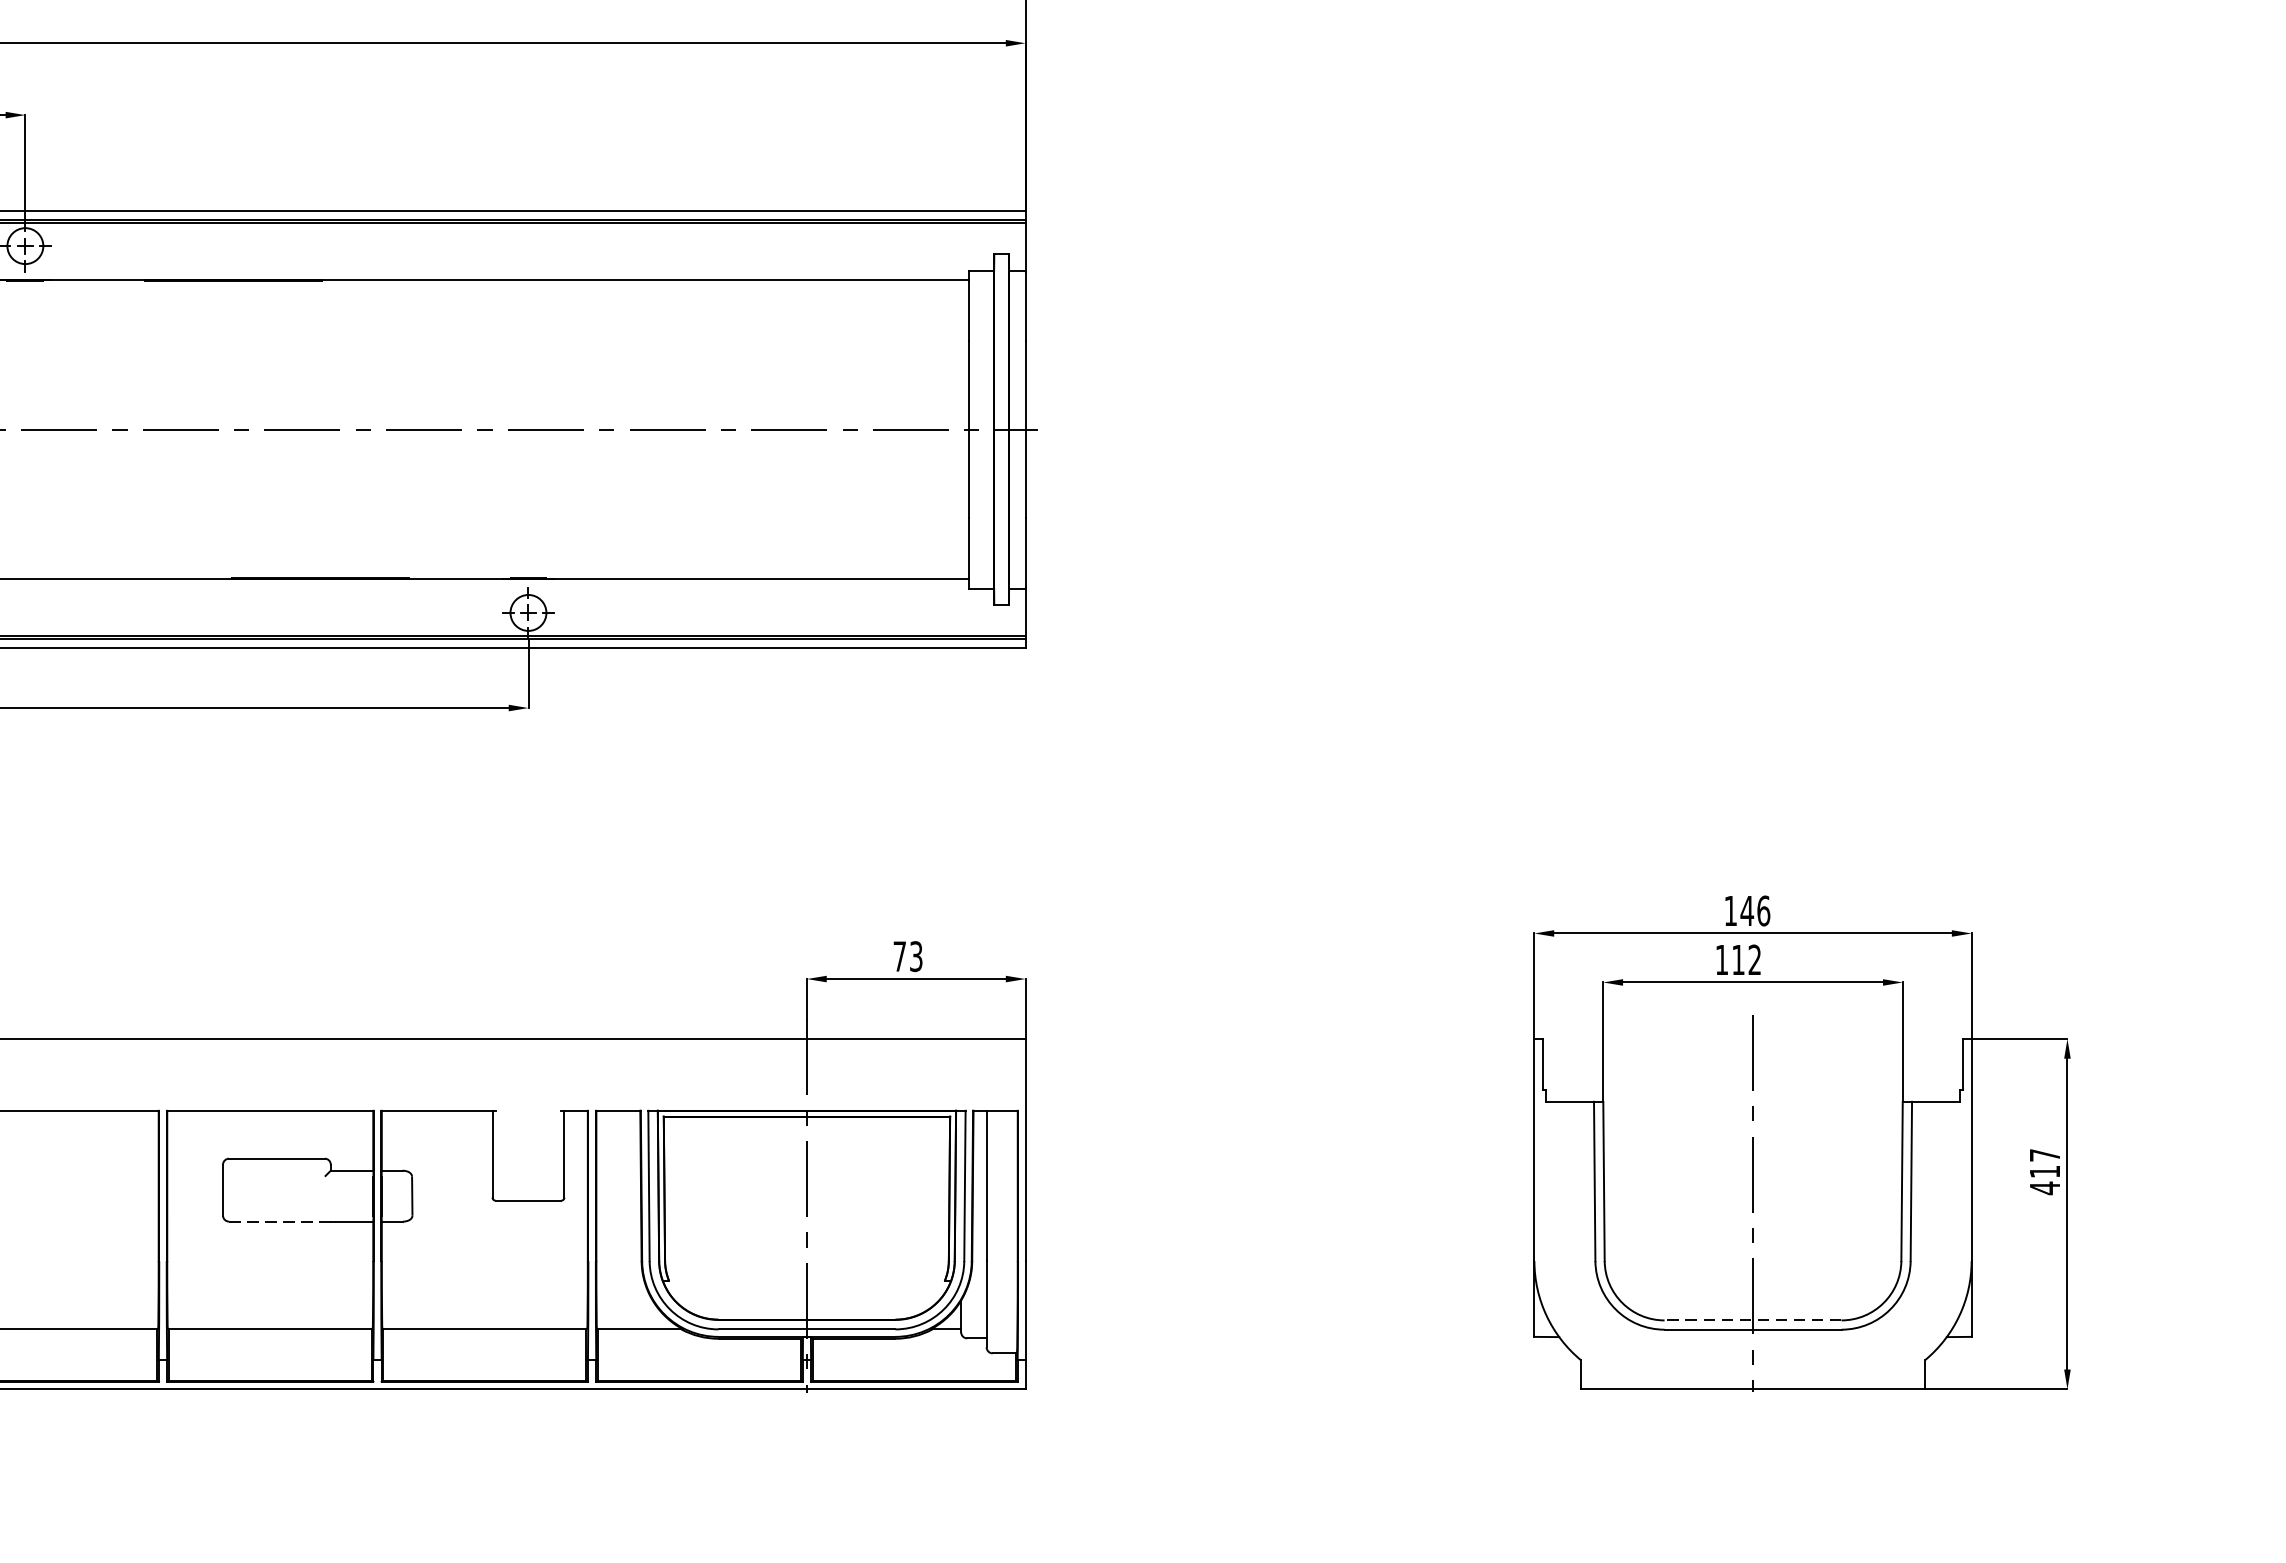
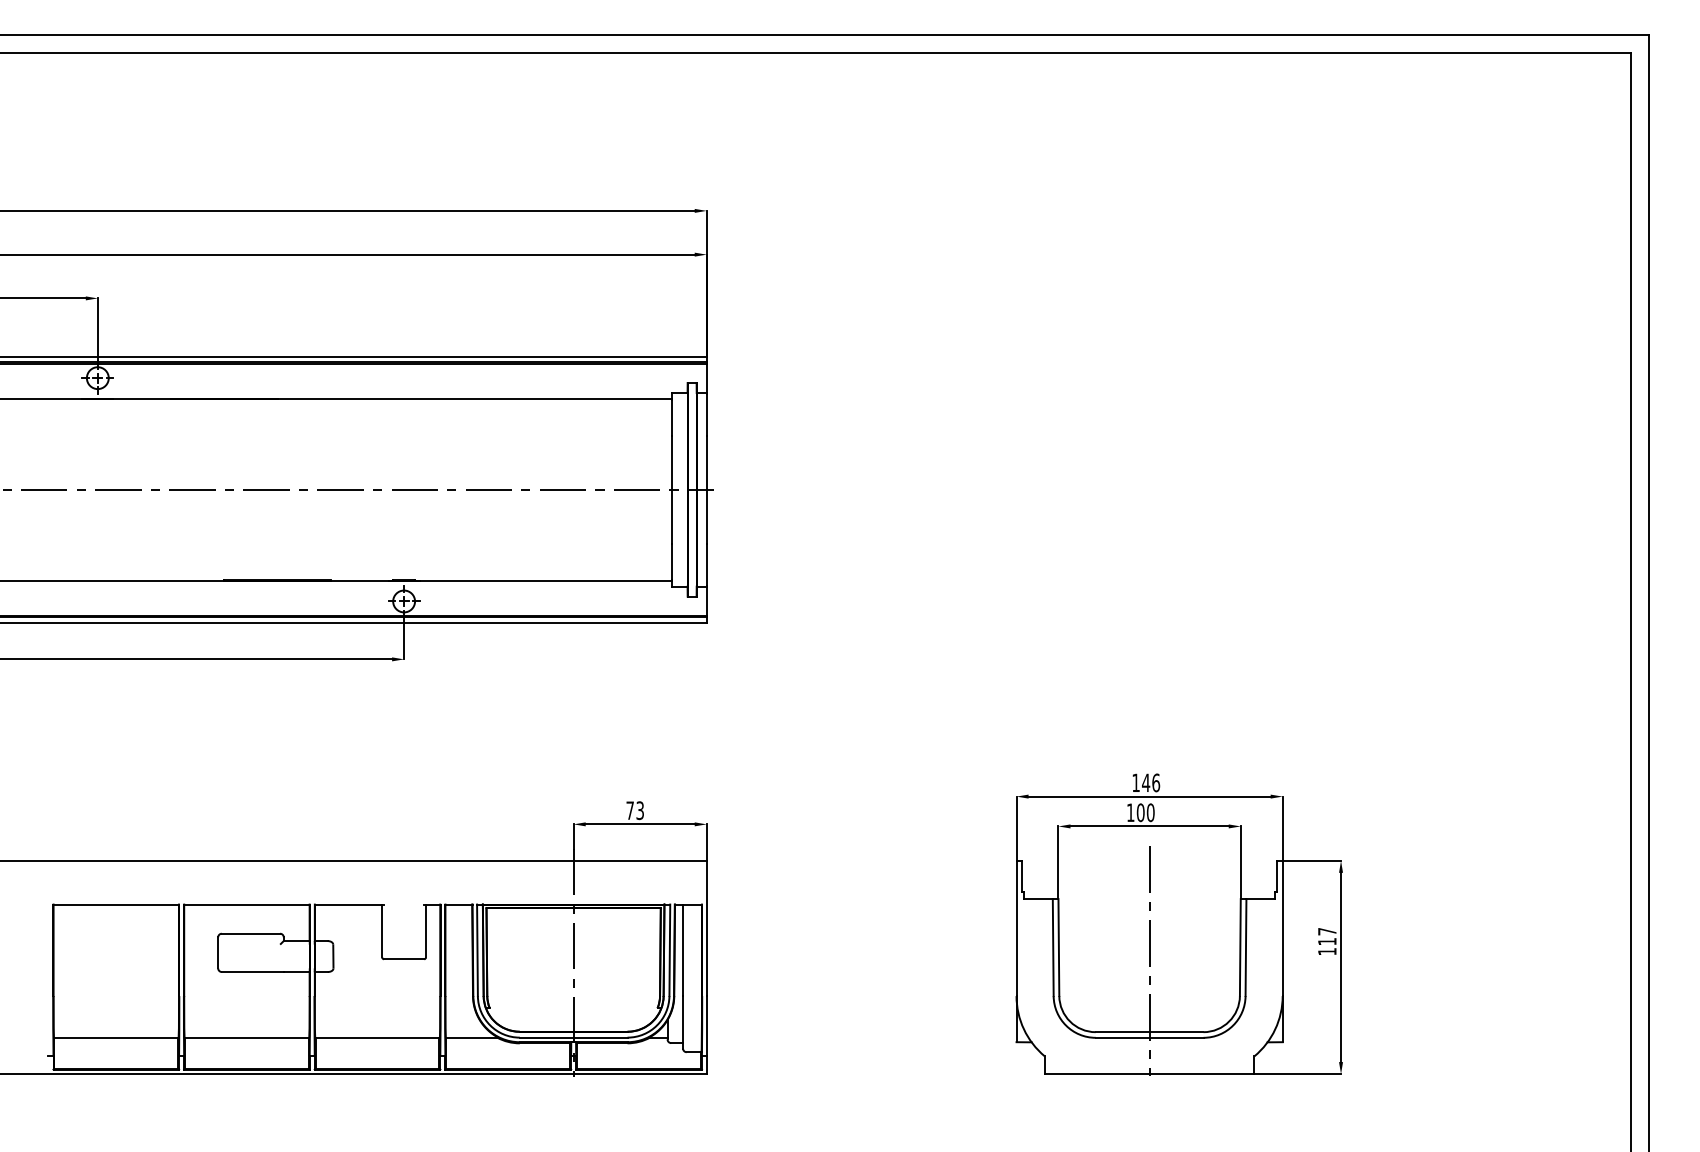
text: (1746, 959) -> (1145, 812), 112 -> 100
text: (2045, 1187) -> (1327, 951), 417 -> 117
line: (279, 1222) -> (252, 972), dashed -> solid
line: (1752, 1320) -> (1149, 1032), dashed -> solid

